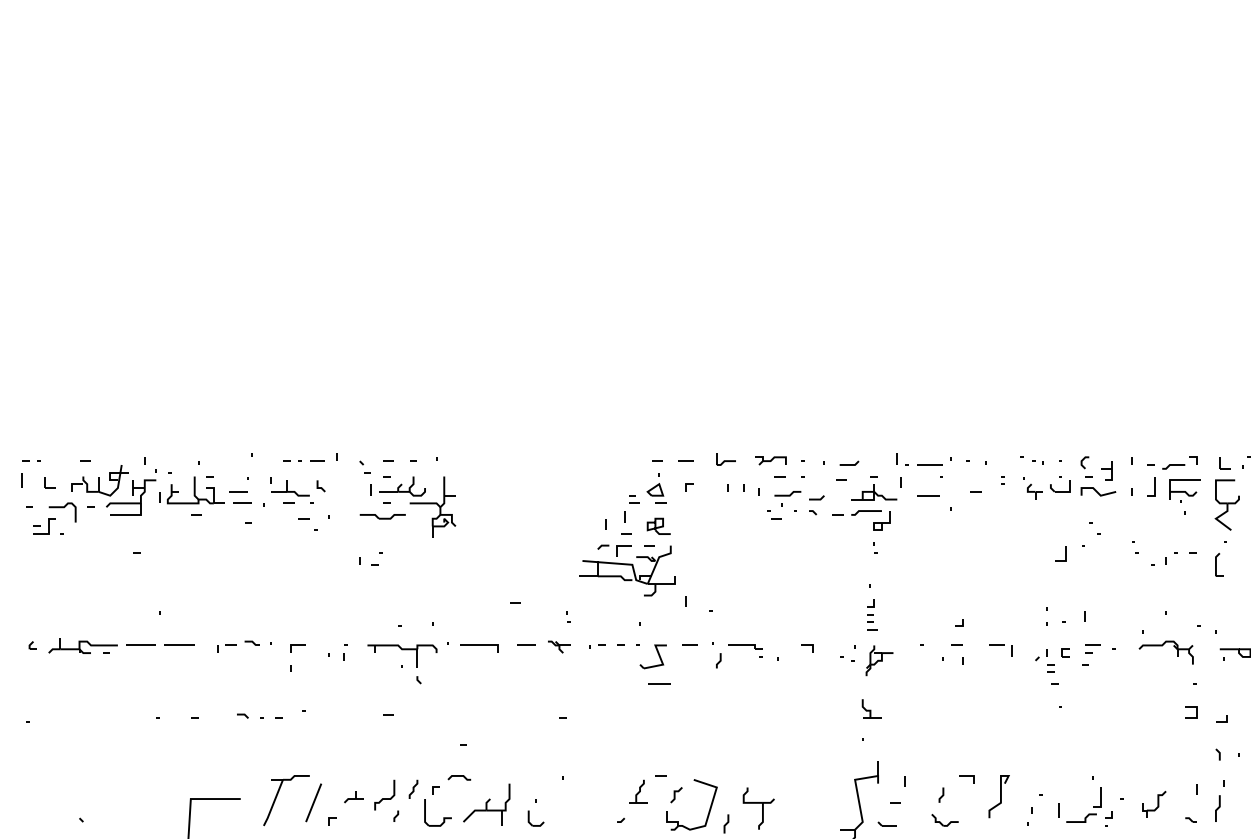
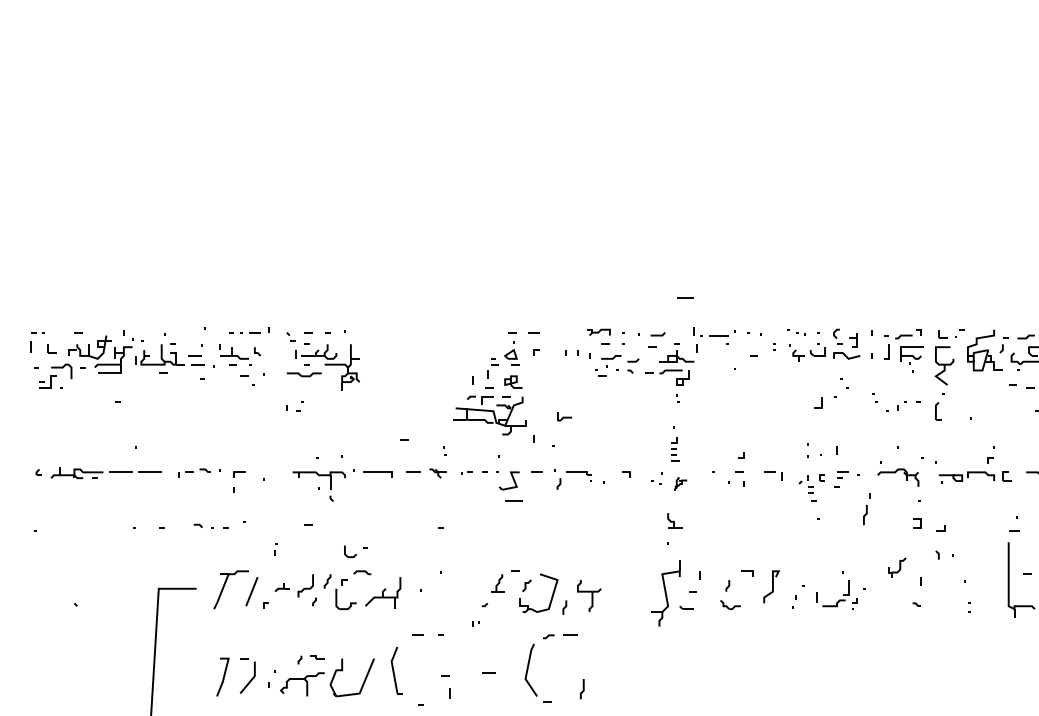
part: (726, 459) -> (564, 416), moved
line: (927, 495) -> (685, 297), moved
part: (344, 652) -> (275, 549), moved
part: (879, 660) -> (680, 483), size x0.6
part: (1219, 801) -> (866, 509), moved
part: (1154, 803) -> (897, 567), moved
part: (536, 818) -> (350, 551), moved

